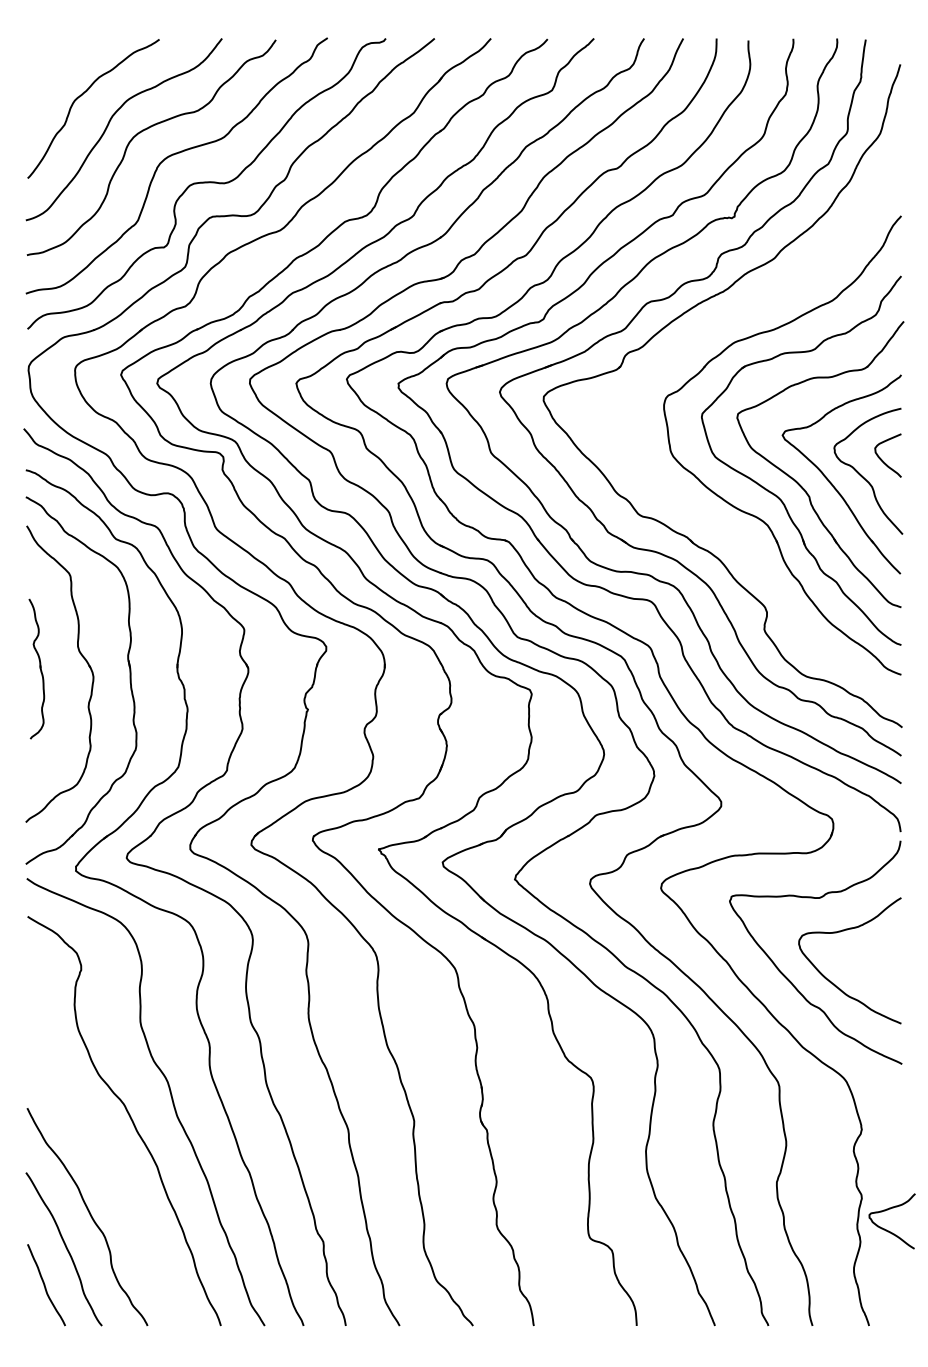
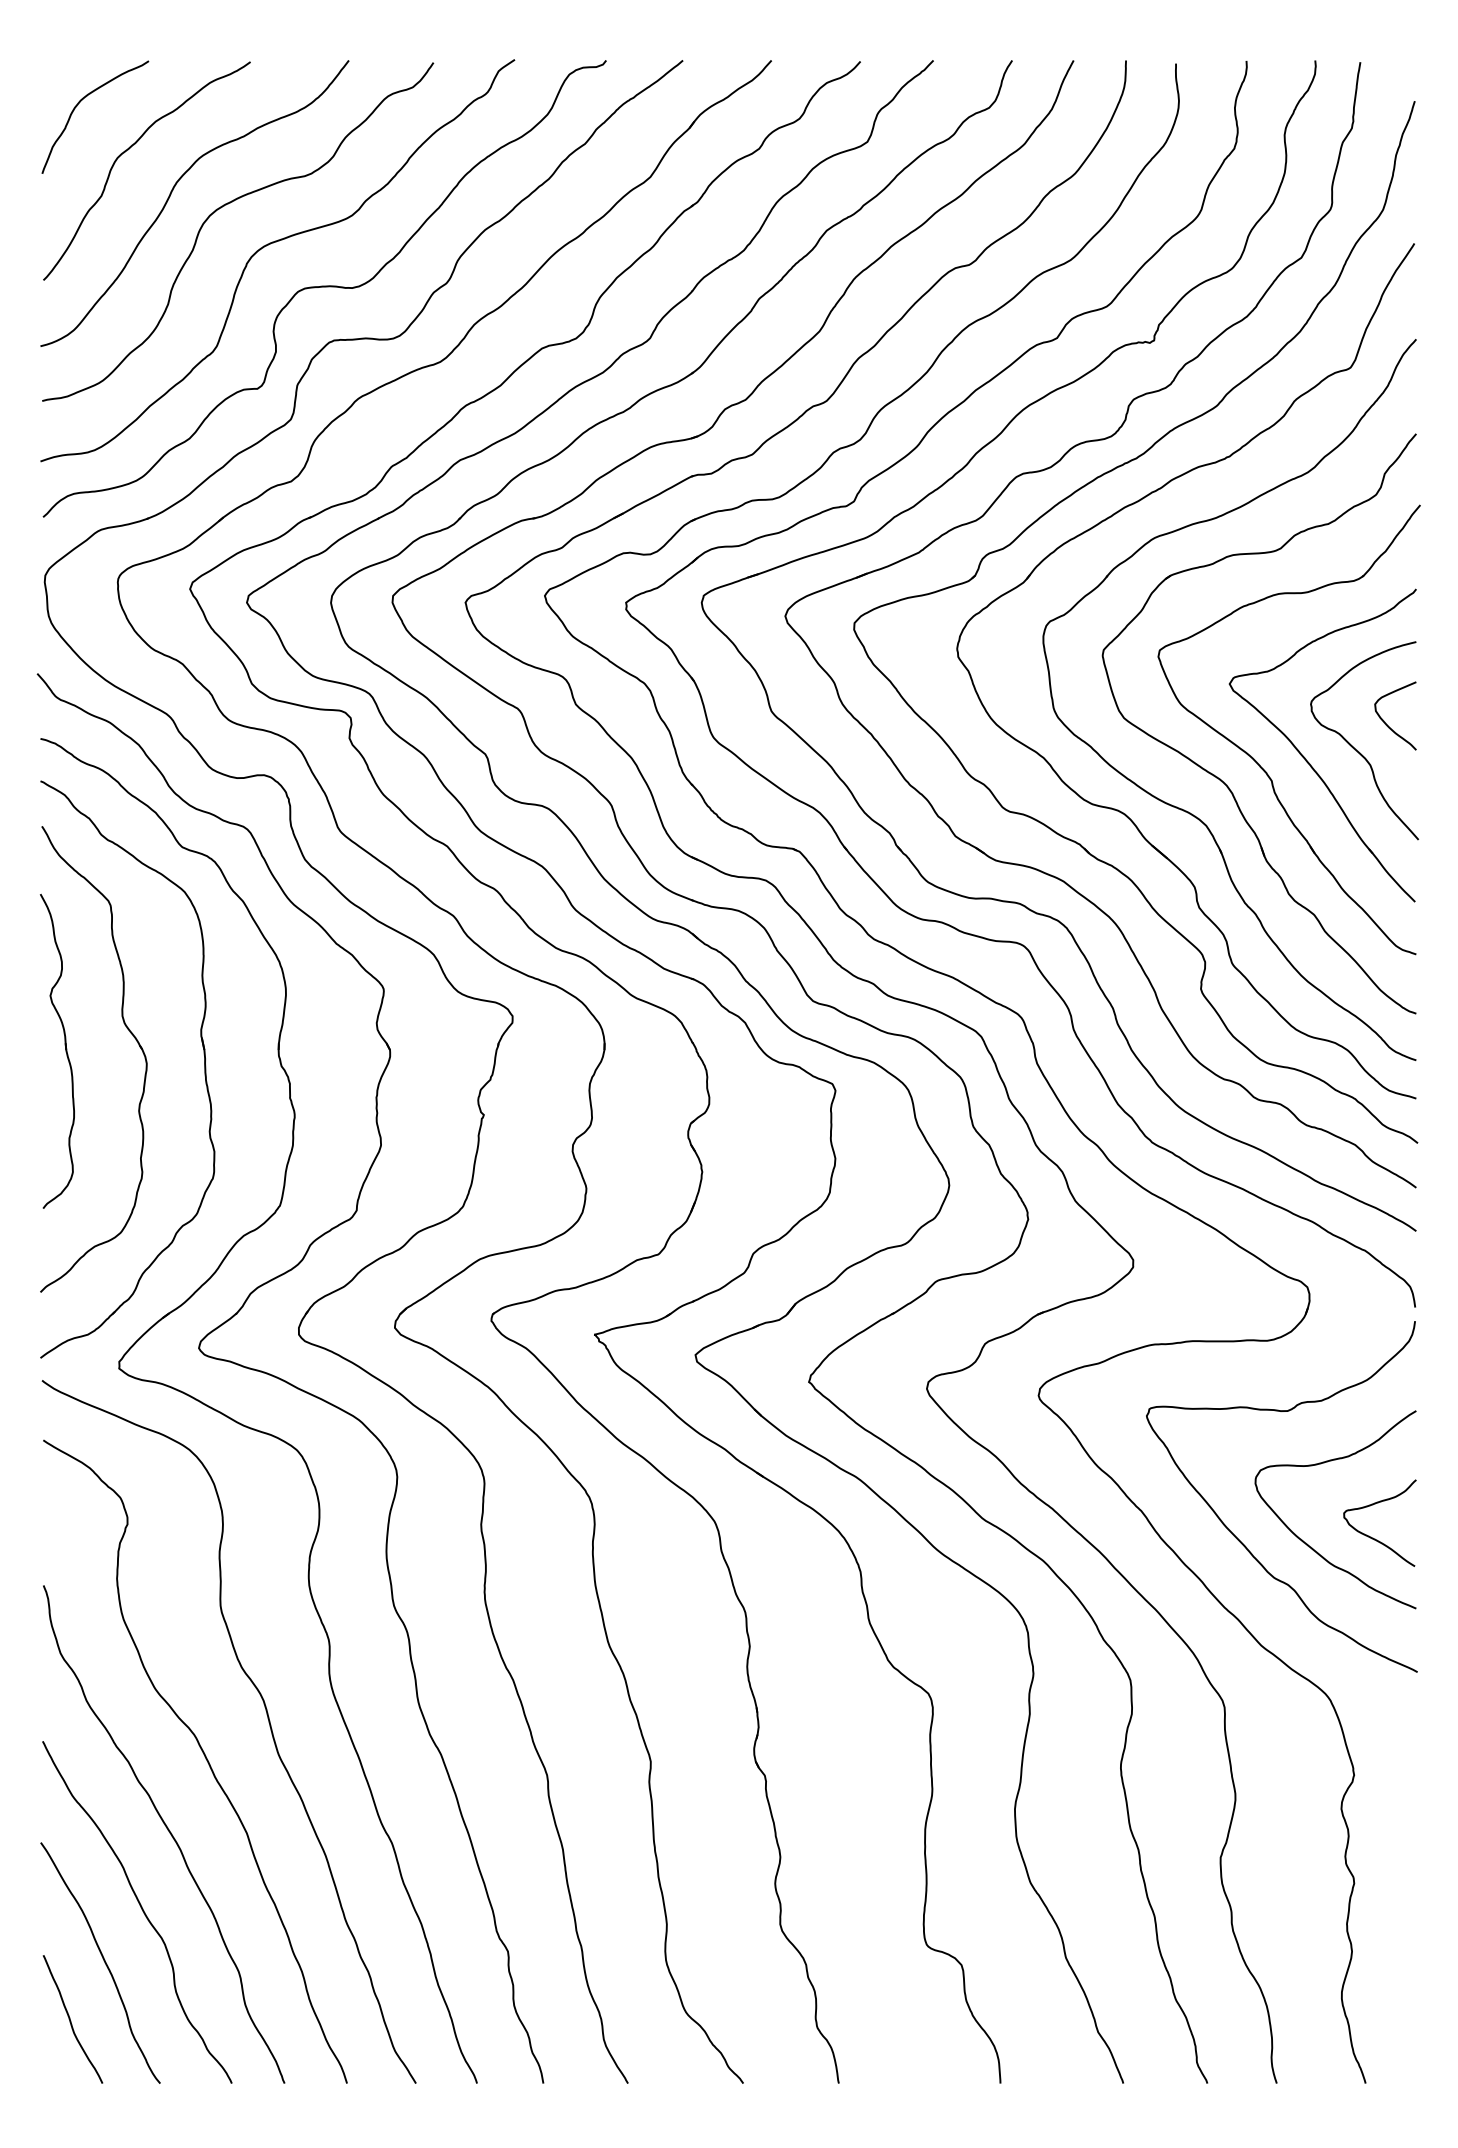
curve: (49, 68) -> (77, 107), added
part: (711, 514) -> (1117, 808), added
part: (36, 668) -> (57, 1050), size x1.43
curve: (106, 1165) -> (167, 1831), added
curve: (886, 1229) -> (1370, 1535), moved

